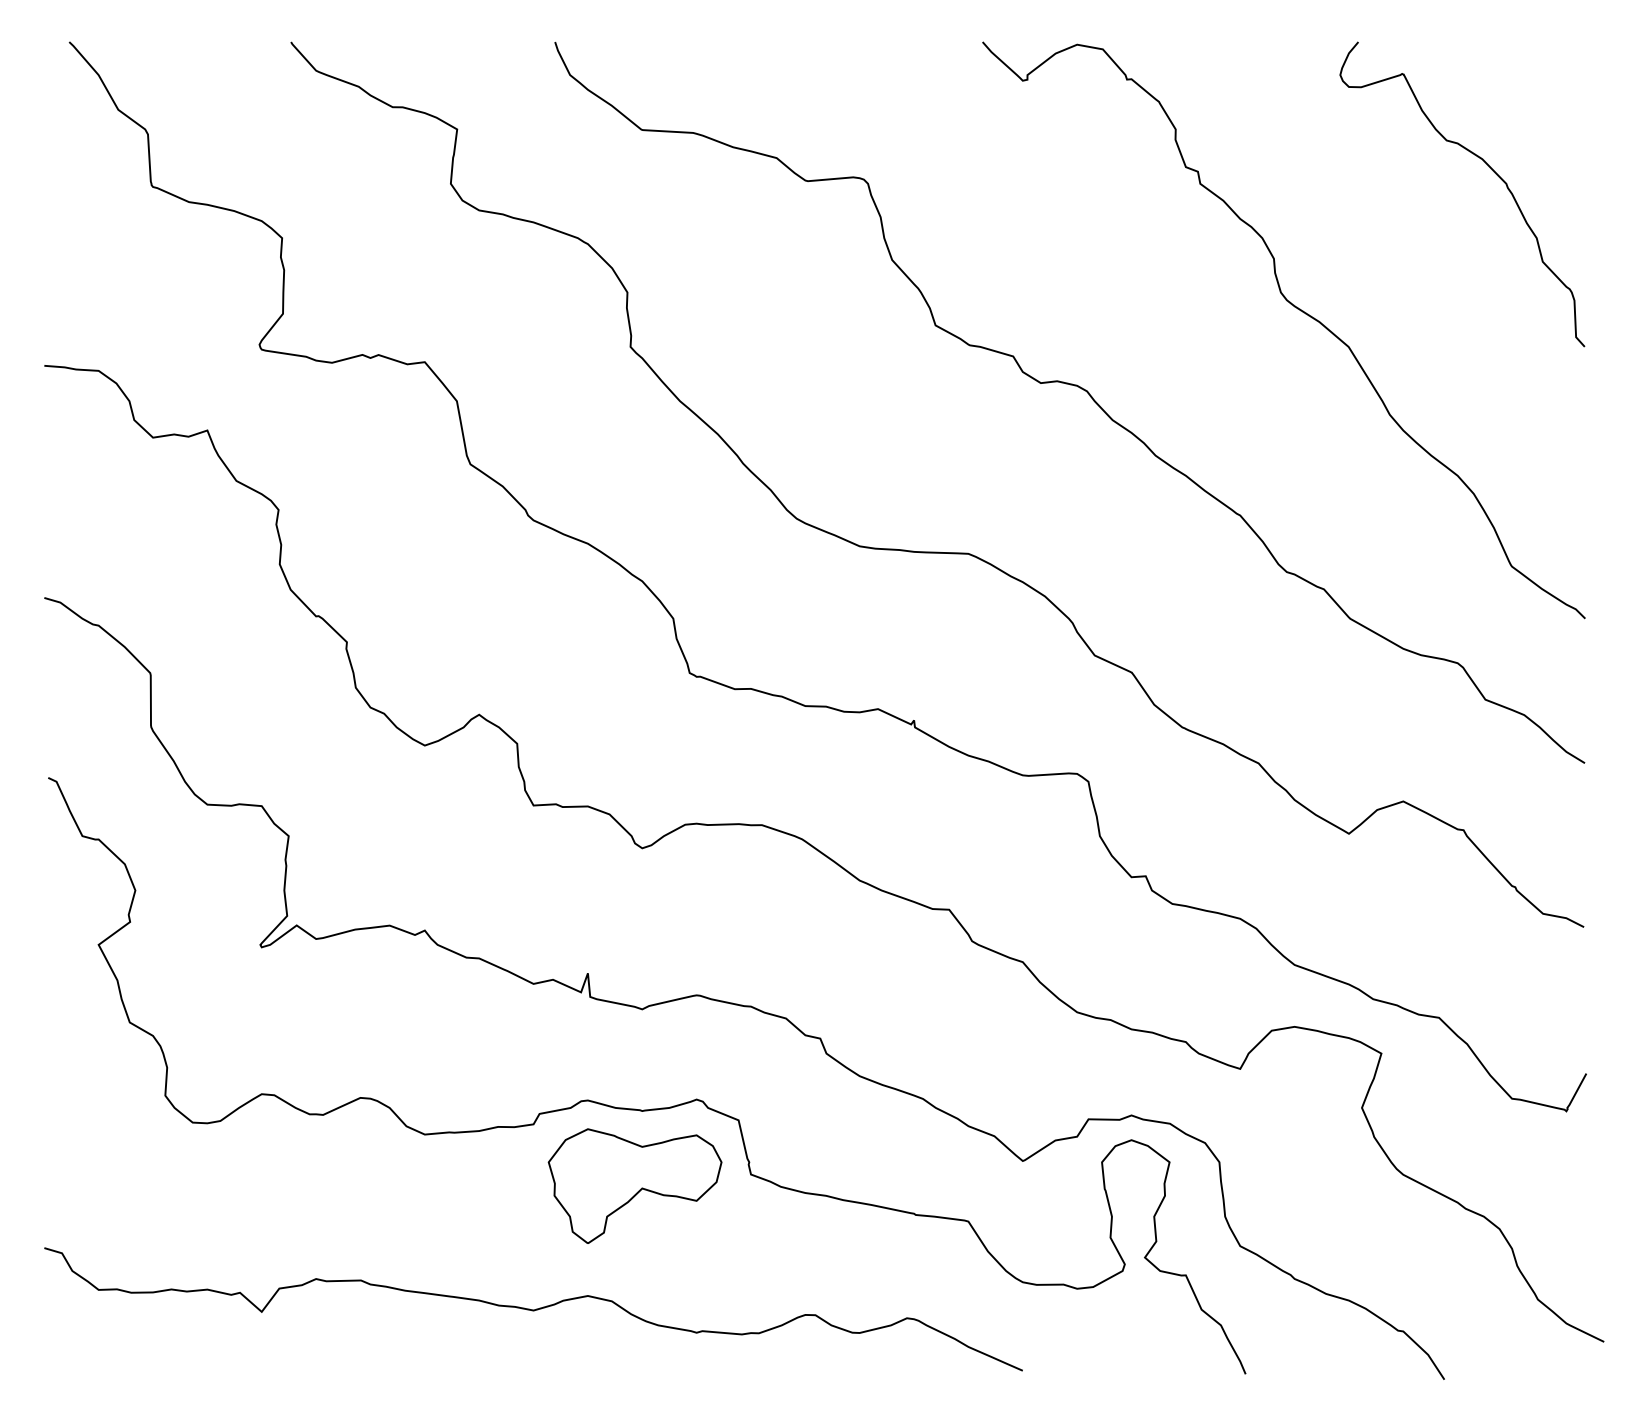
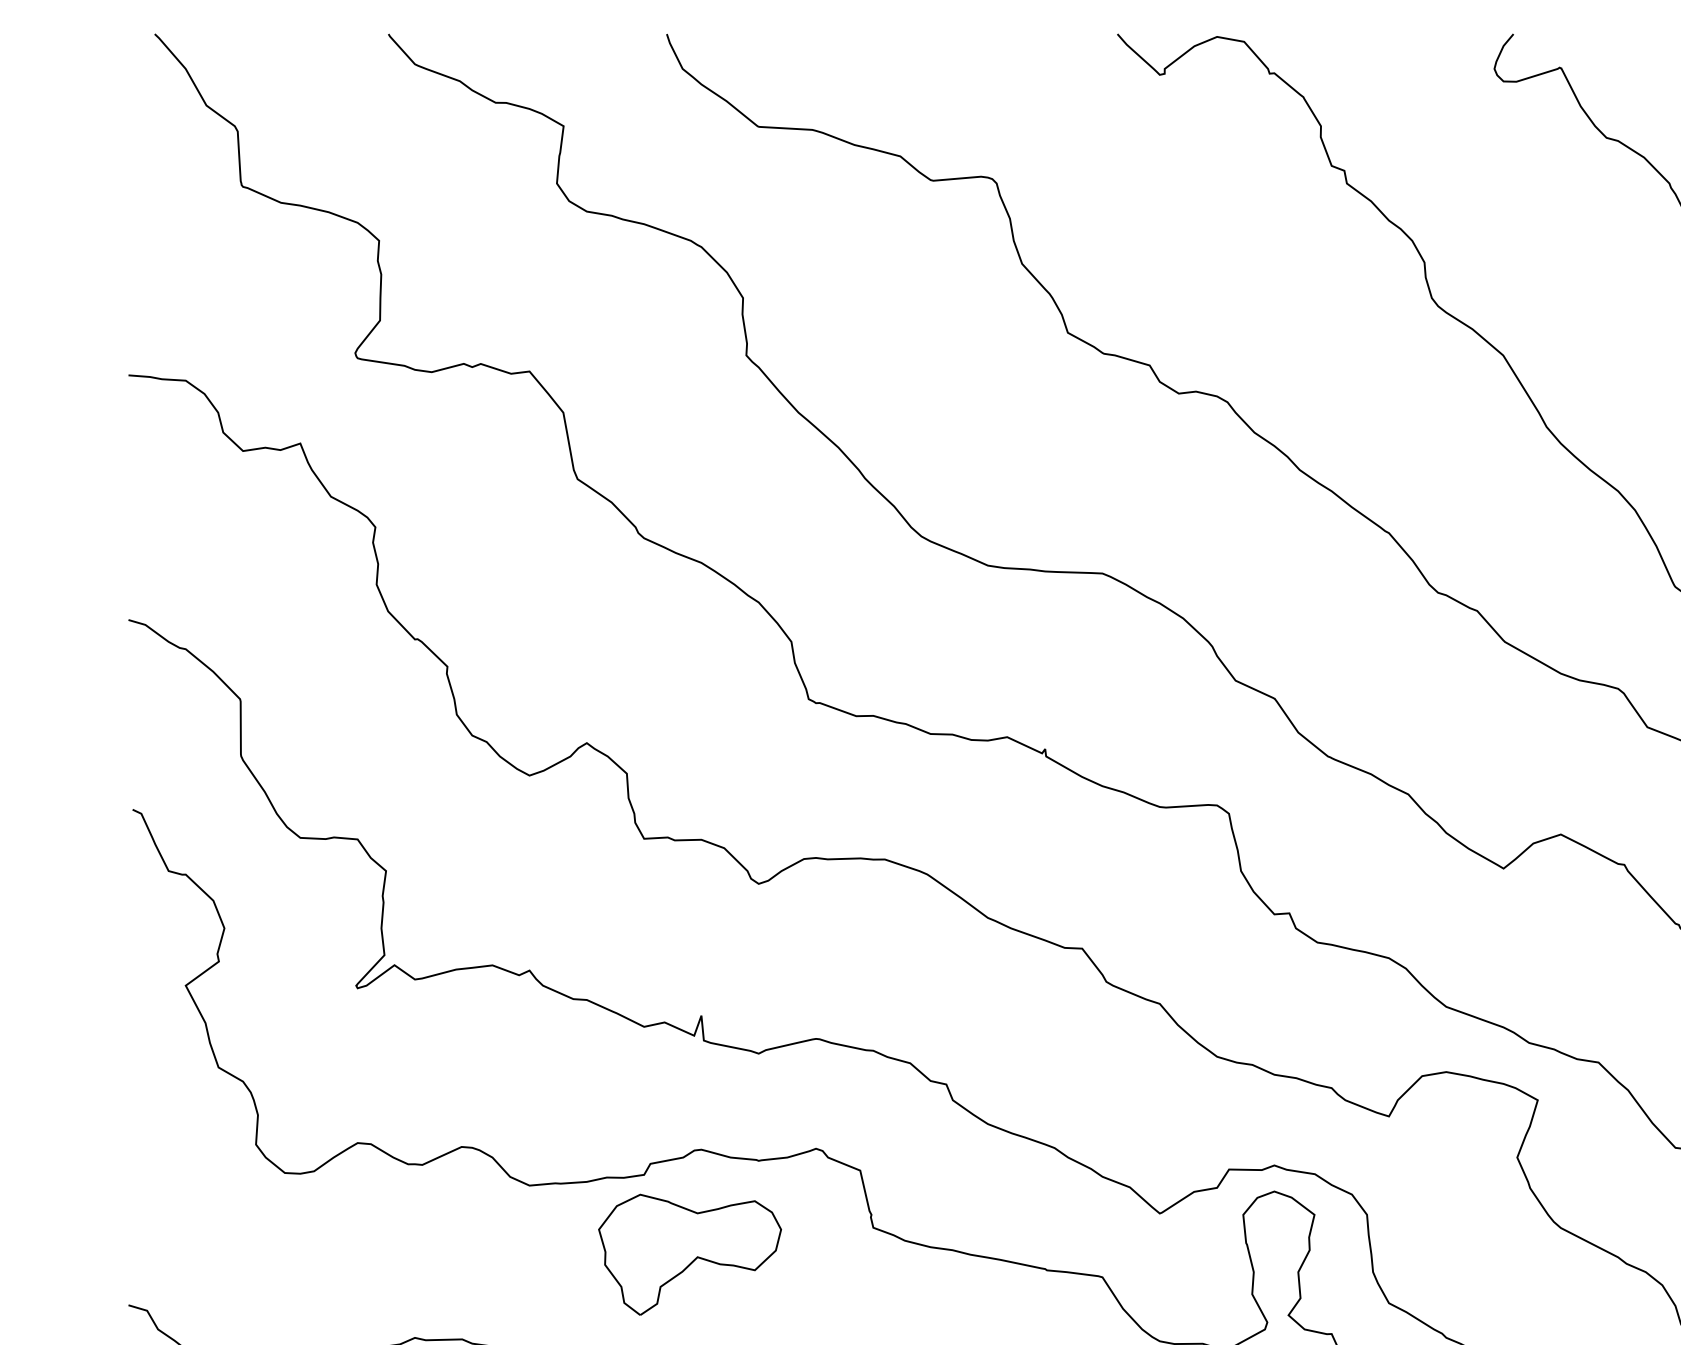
part: (634, 1185) -> (689, 1254), moved

